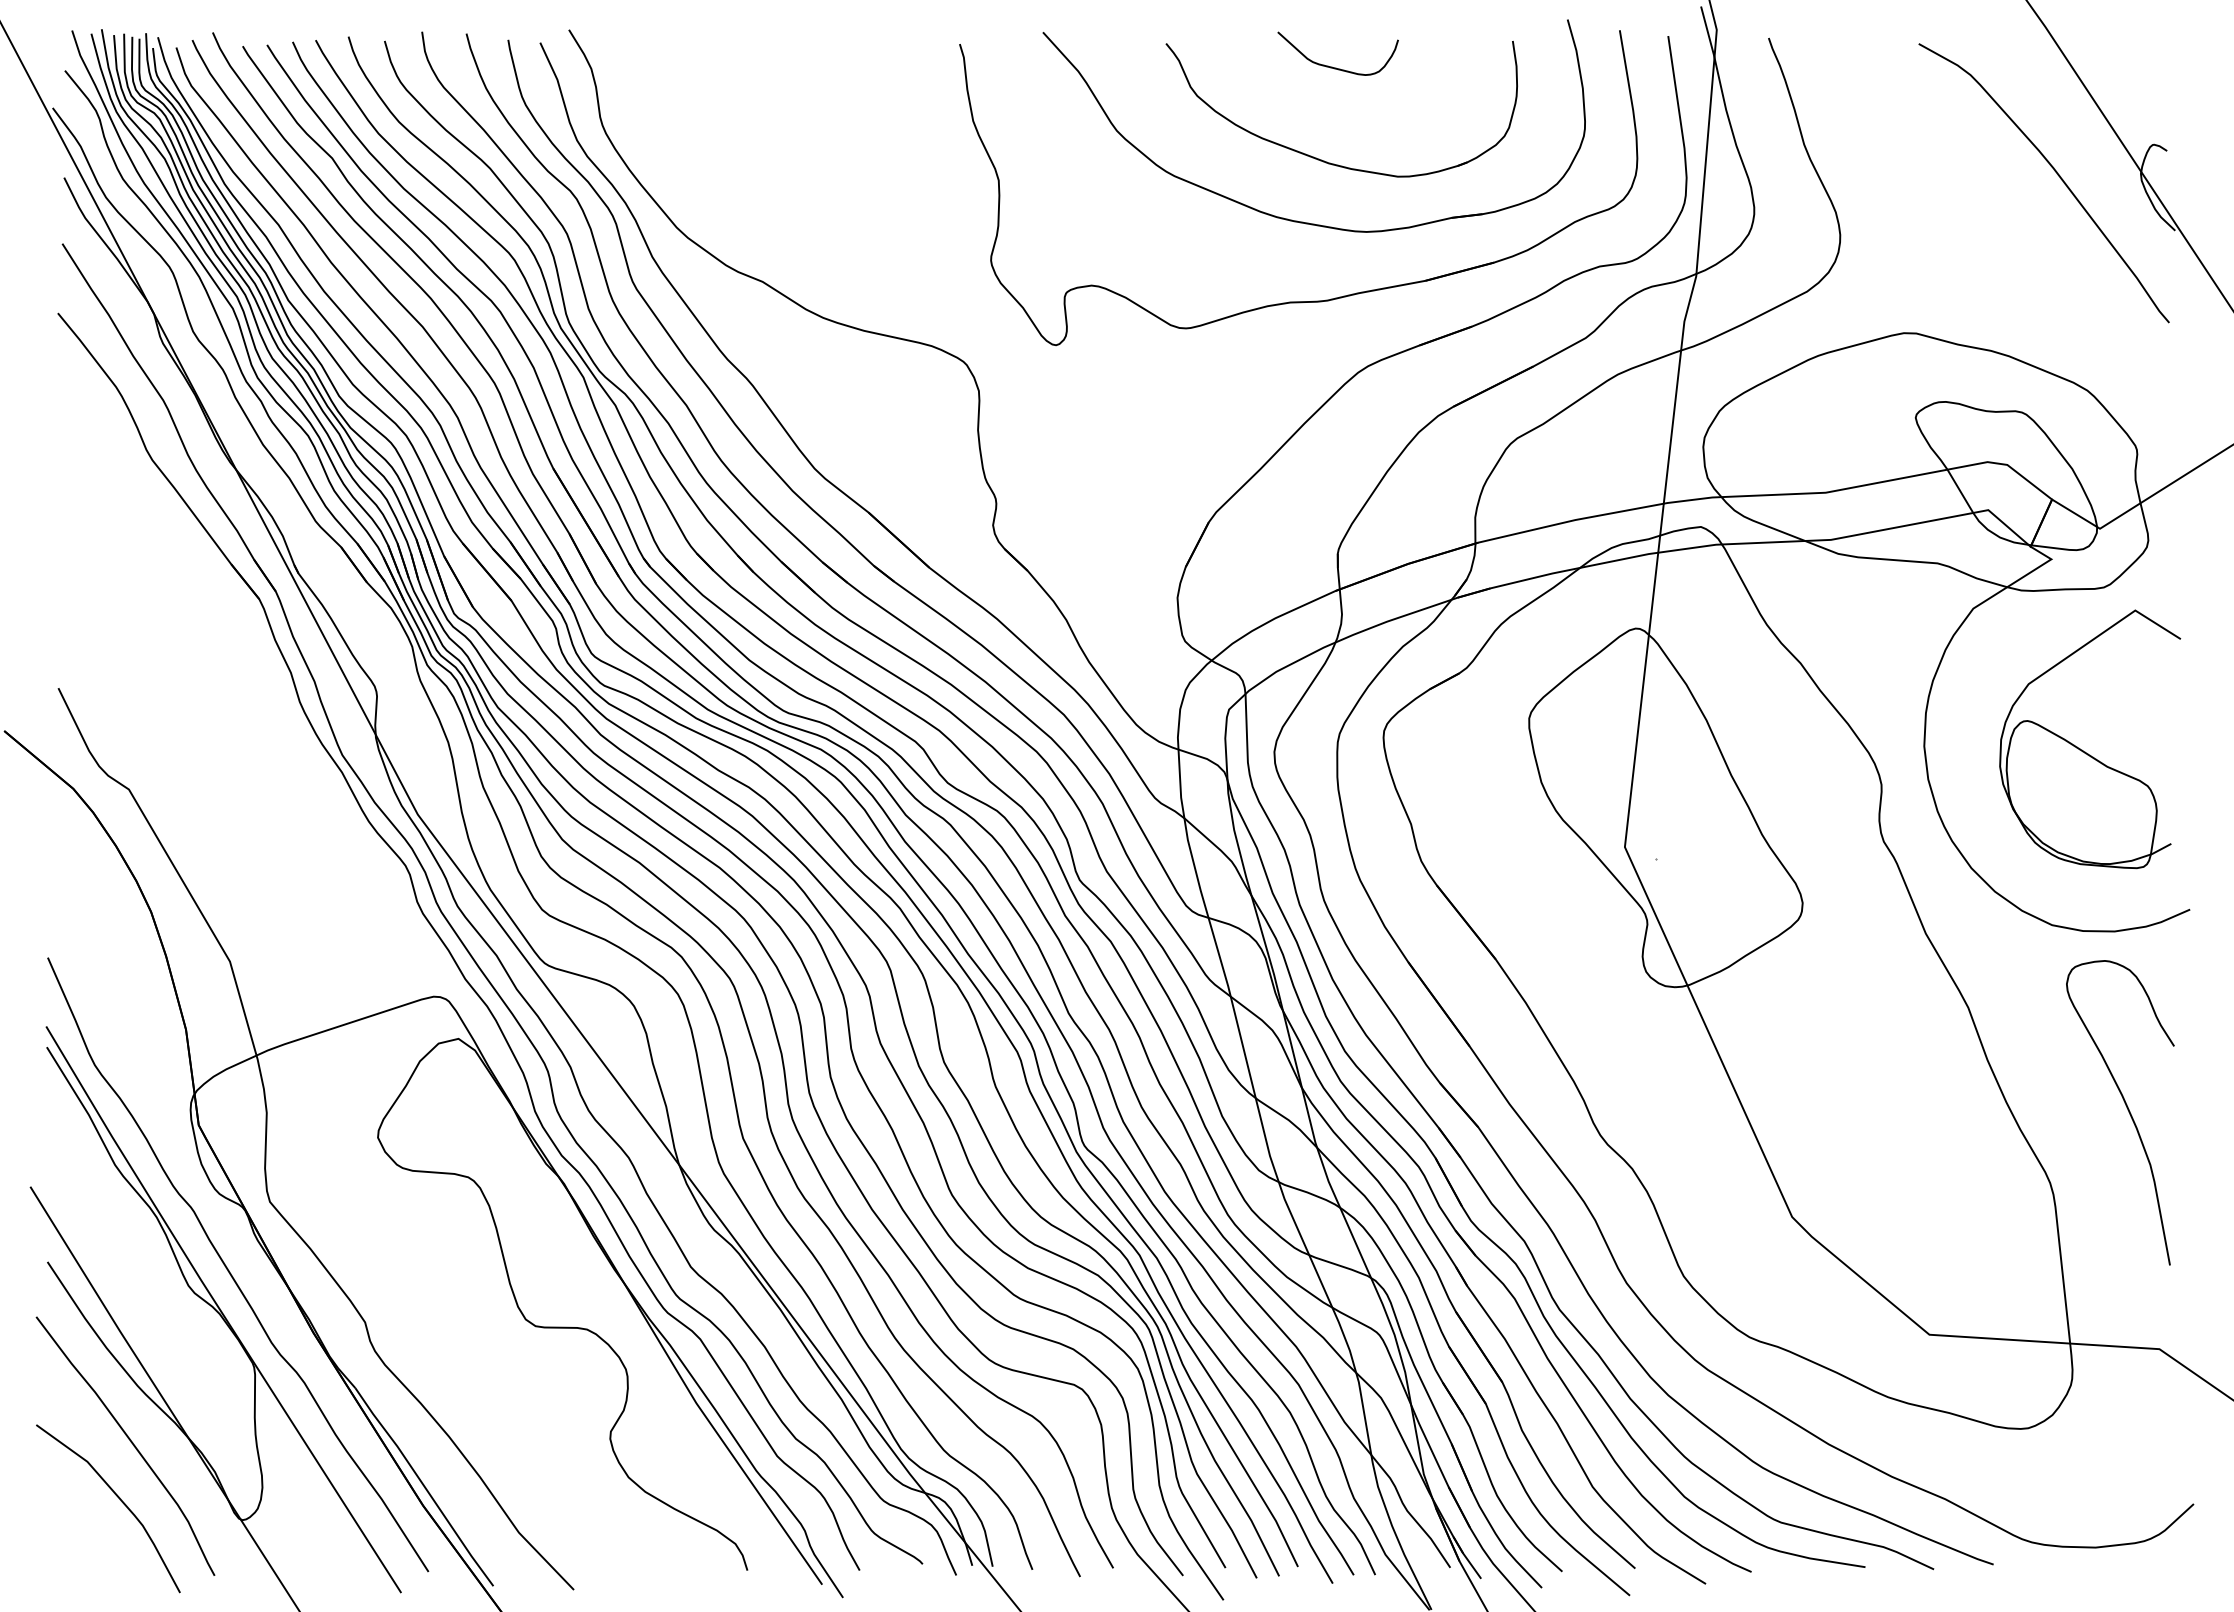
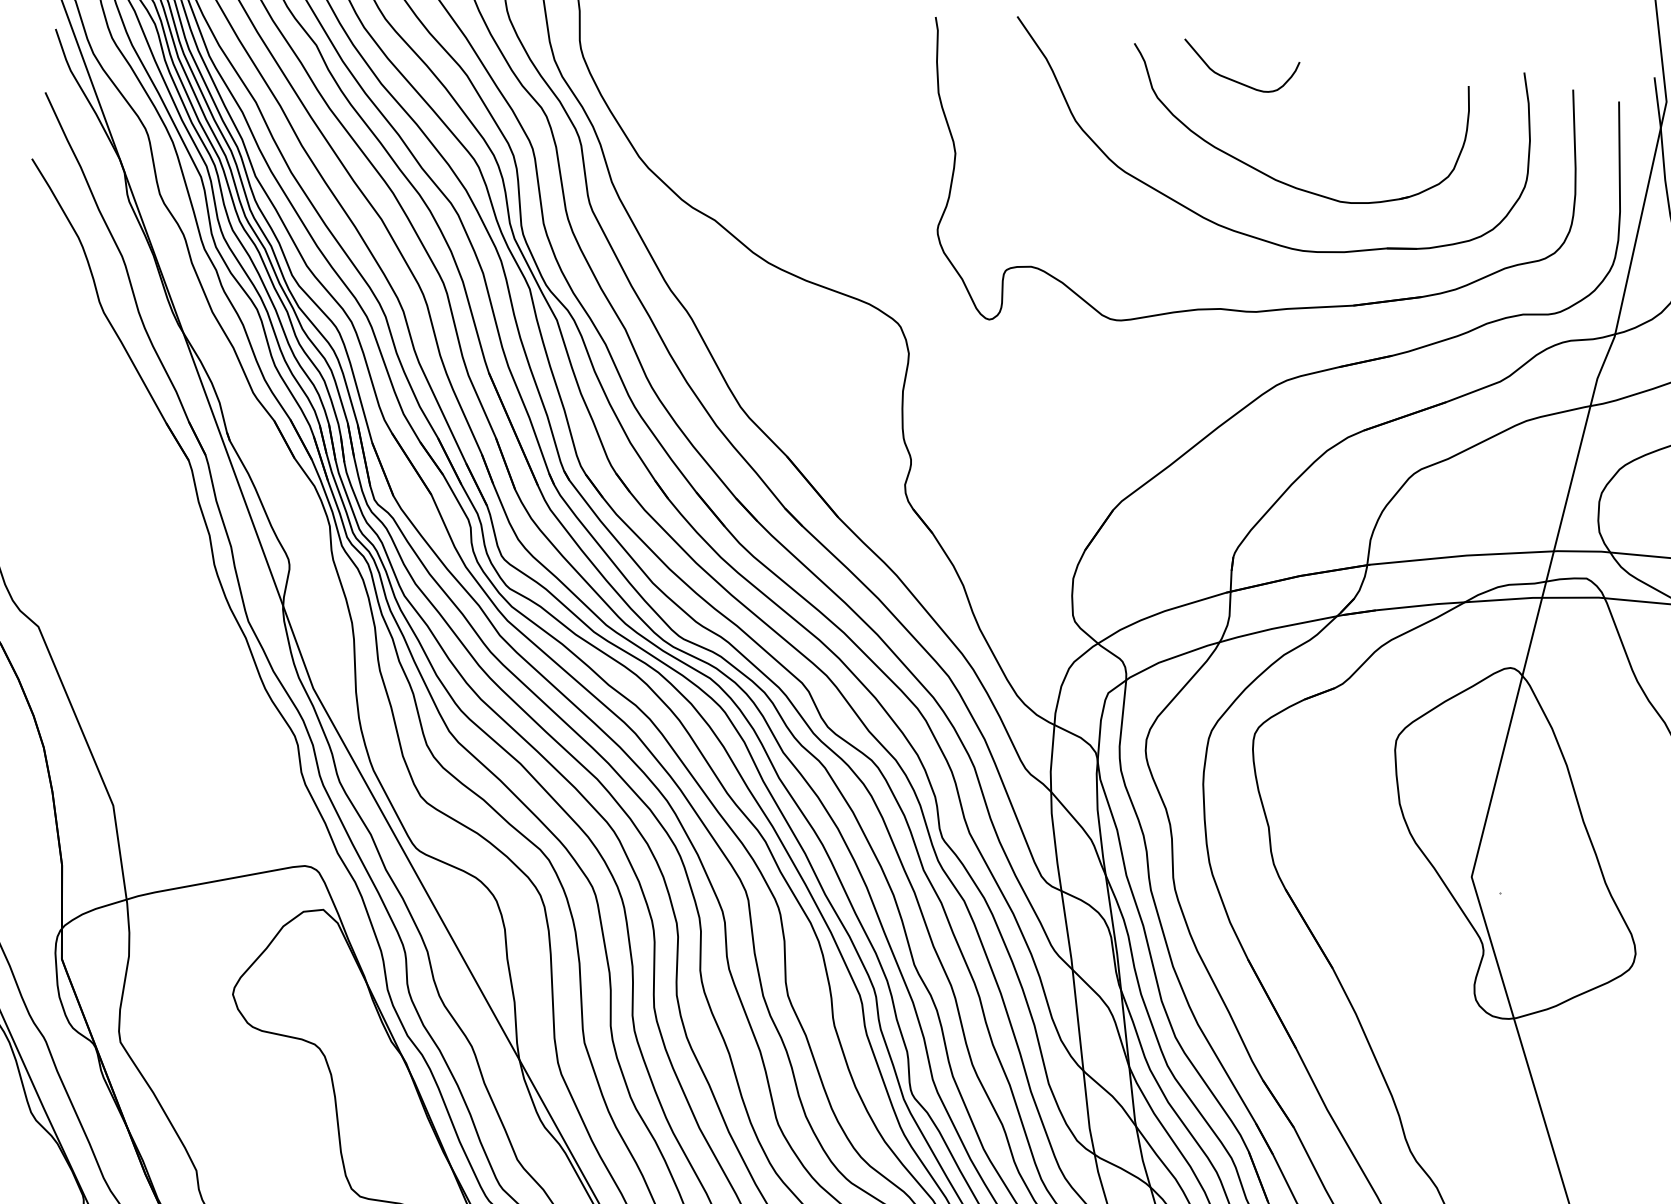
curve: (1332, 66) -> (1232, 79), moved

